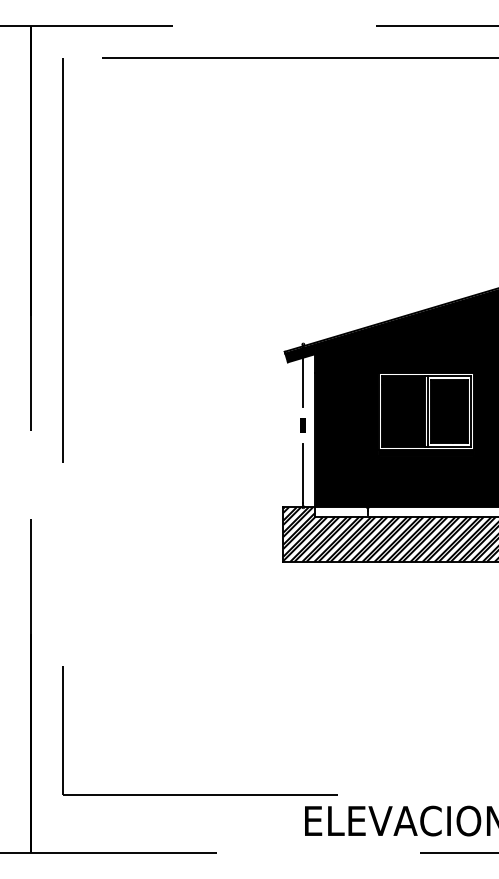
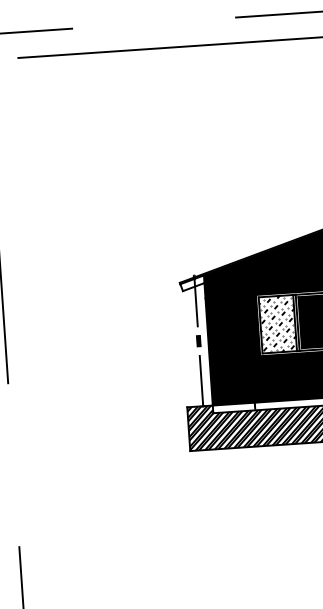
fill: (300, 353) -> (192, 283), removed
fill: (402, 411) -> (277, 324), removed

